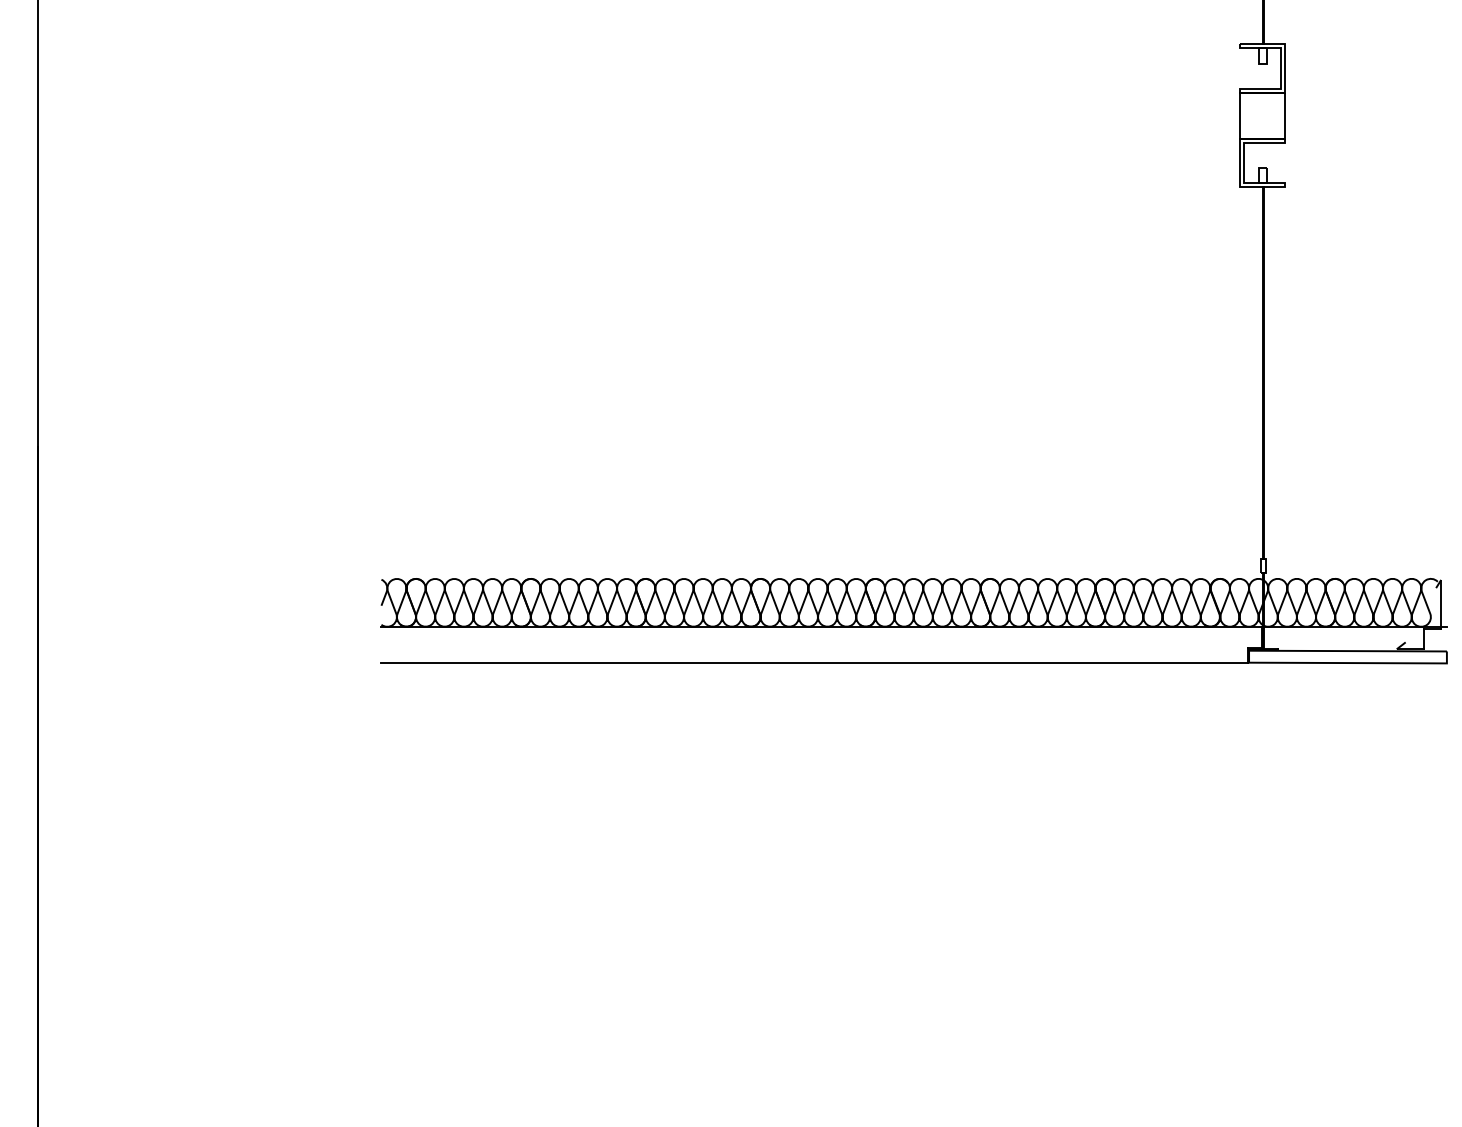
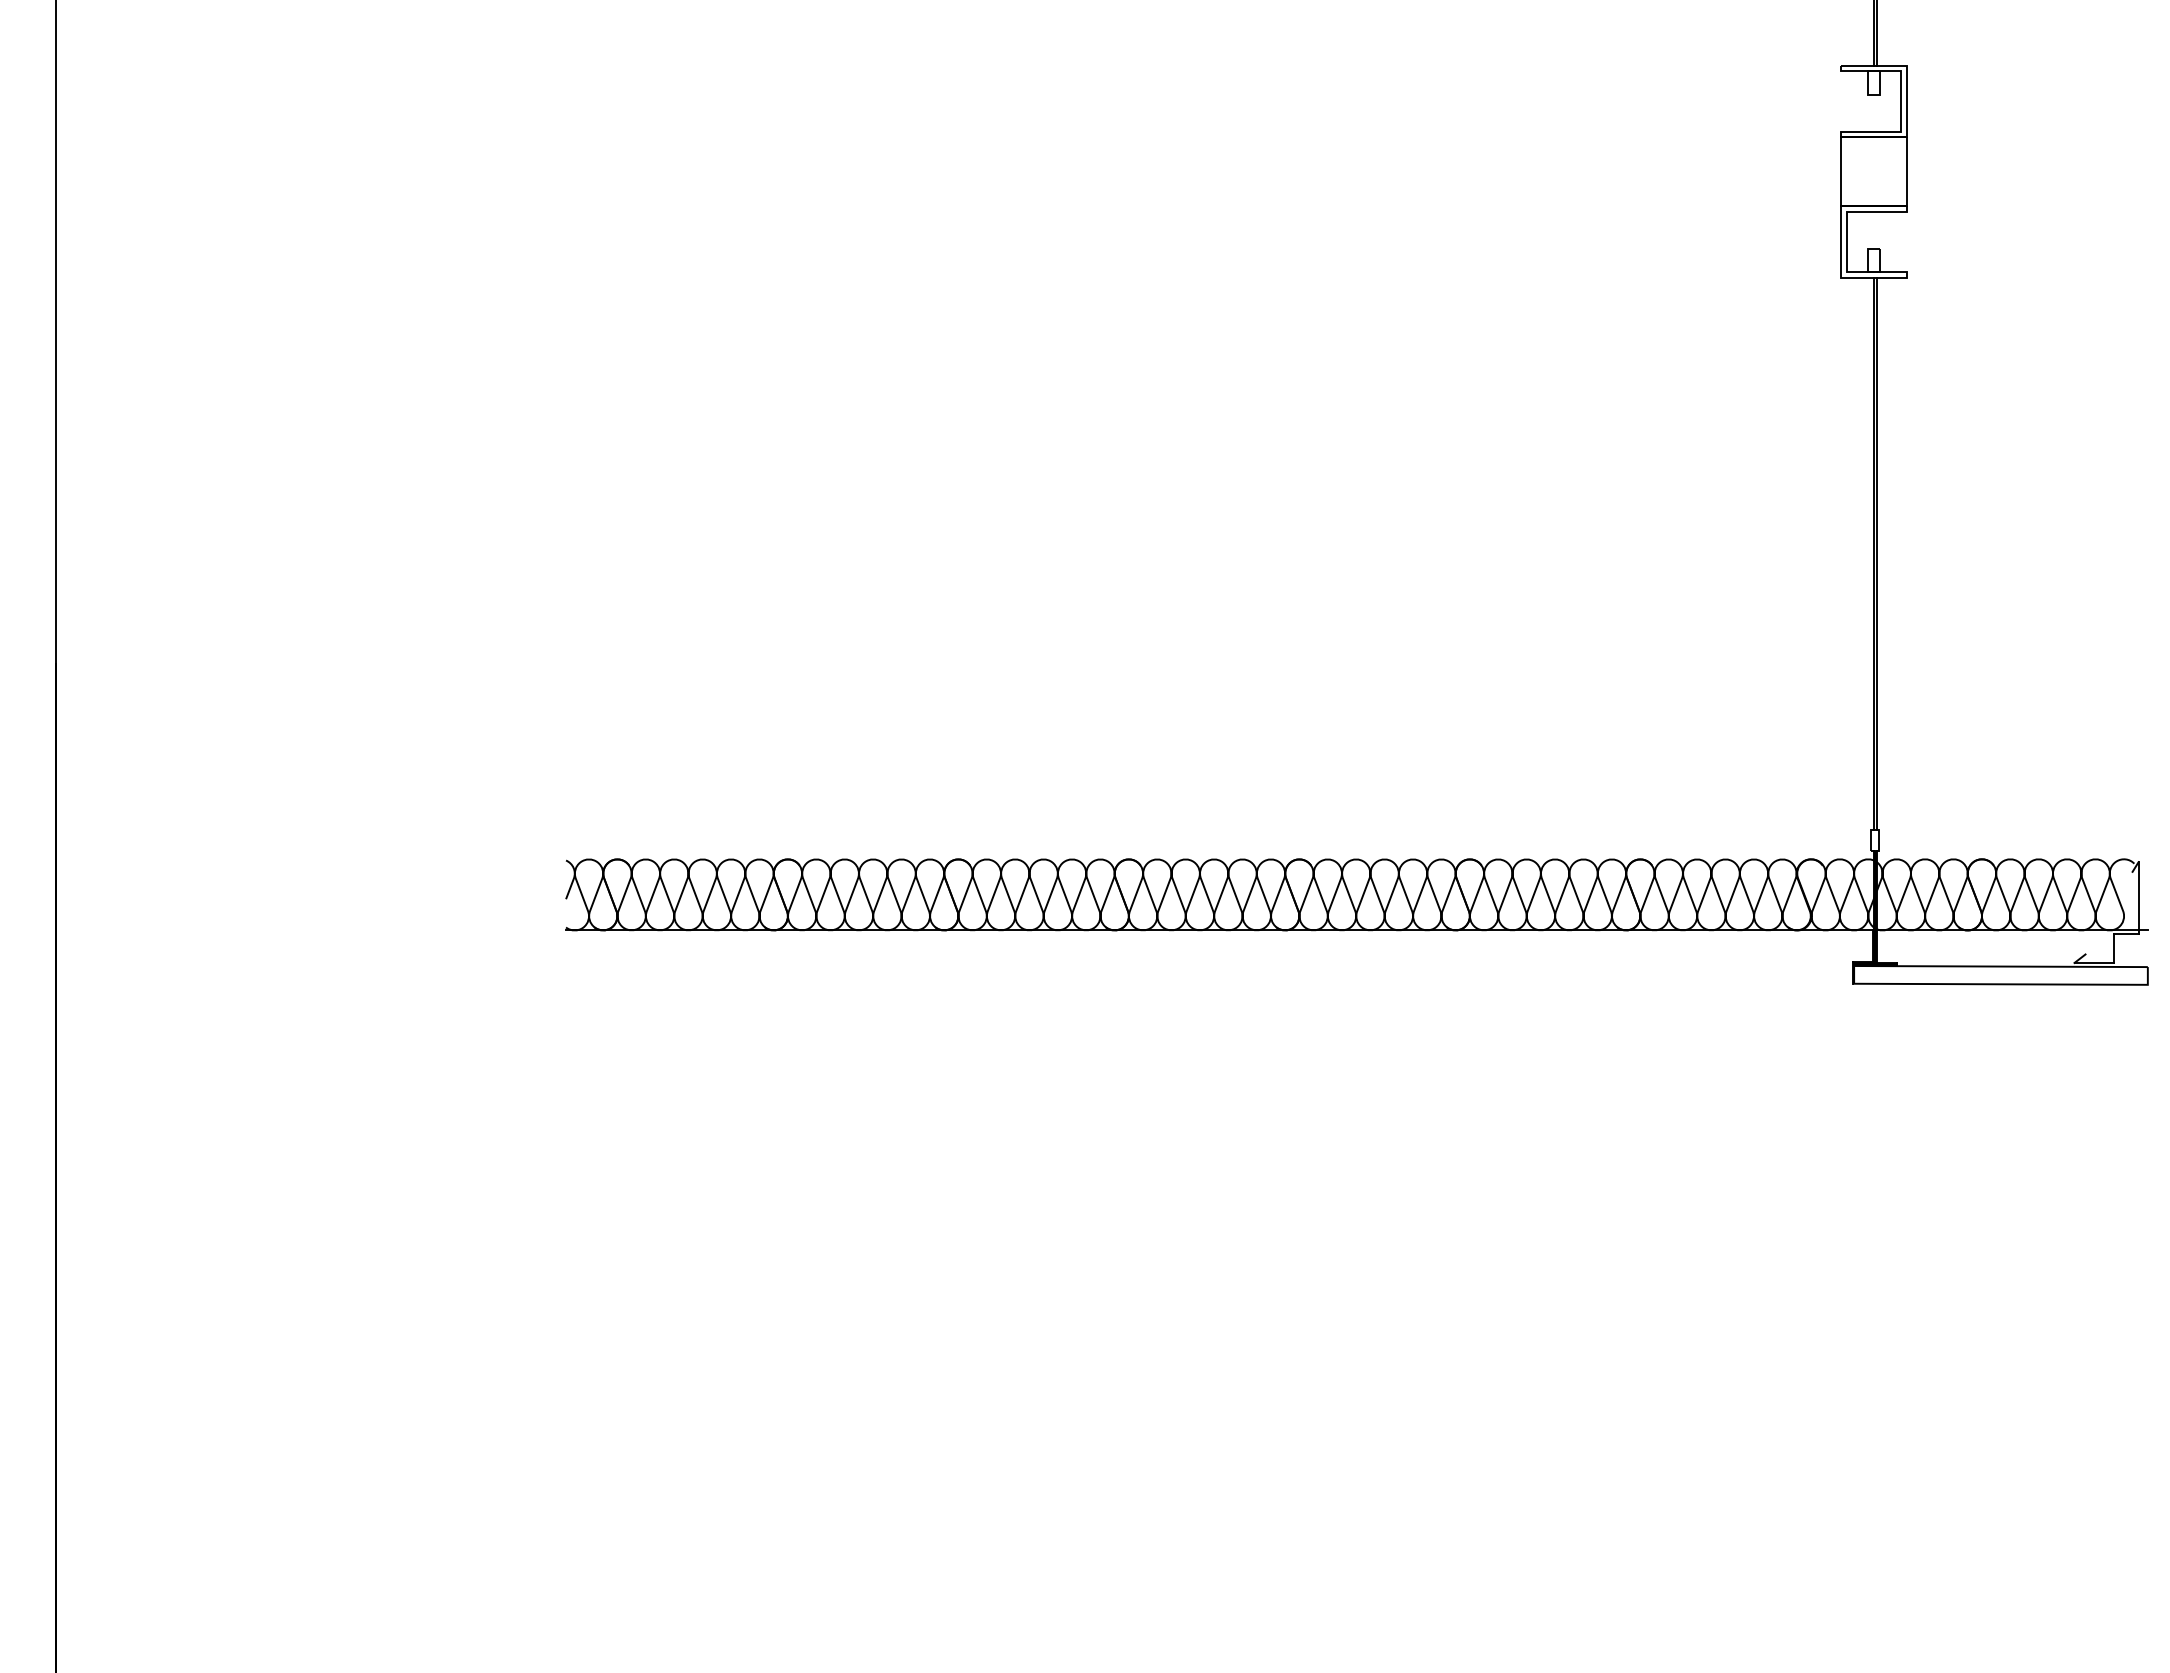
line: (814, 662) -> (1208, 983), removed

